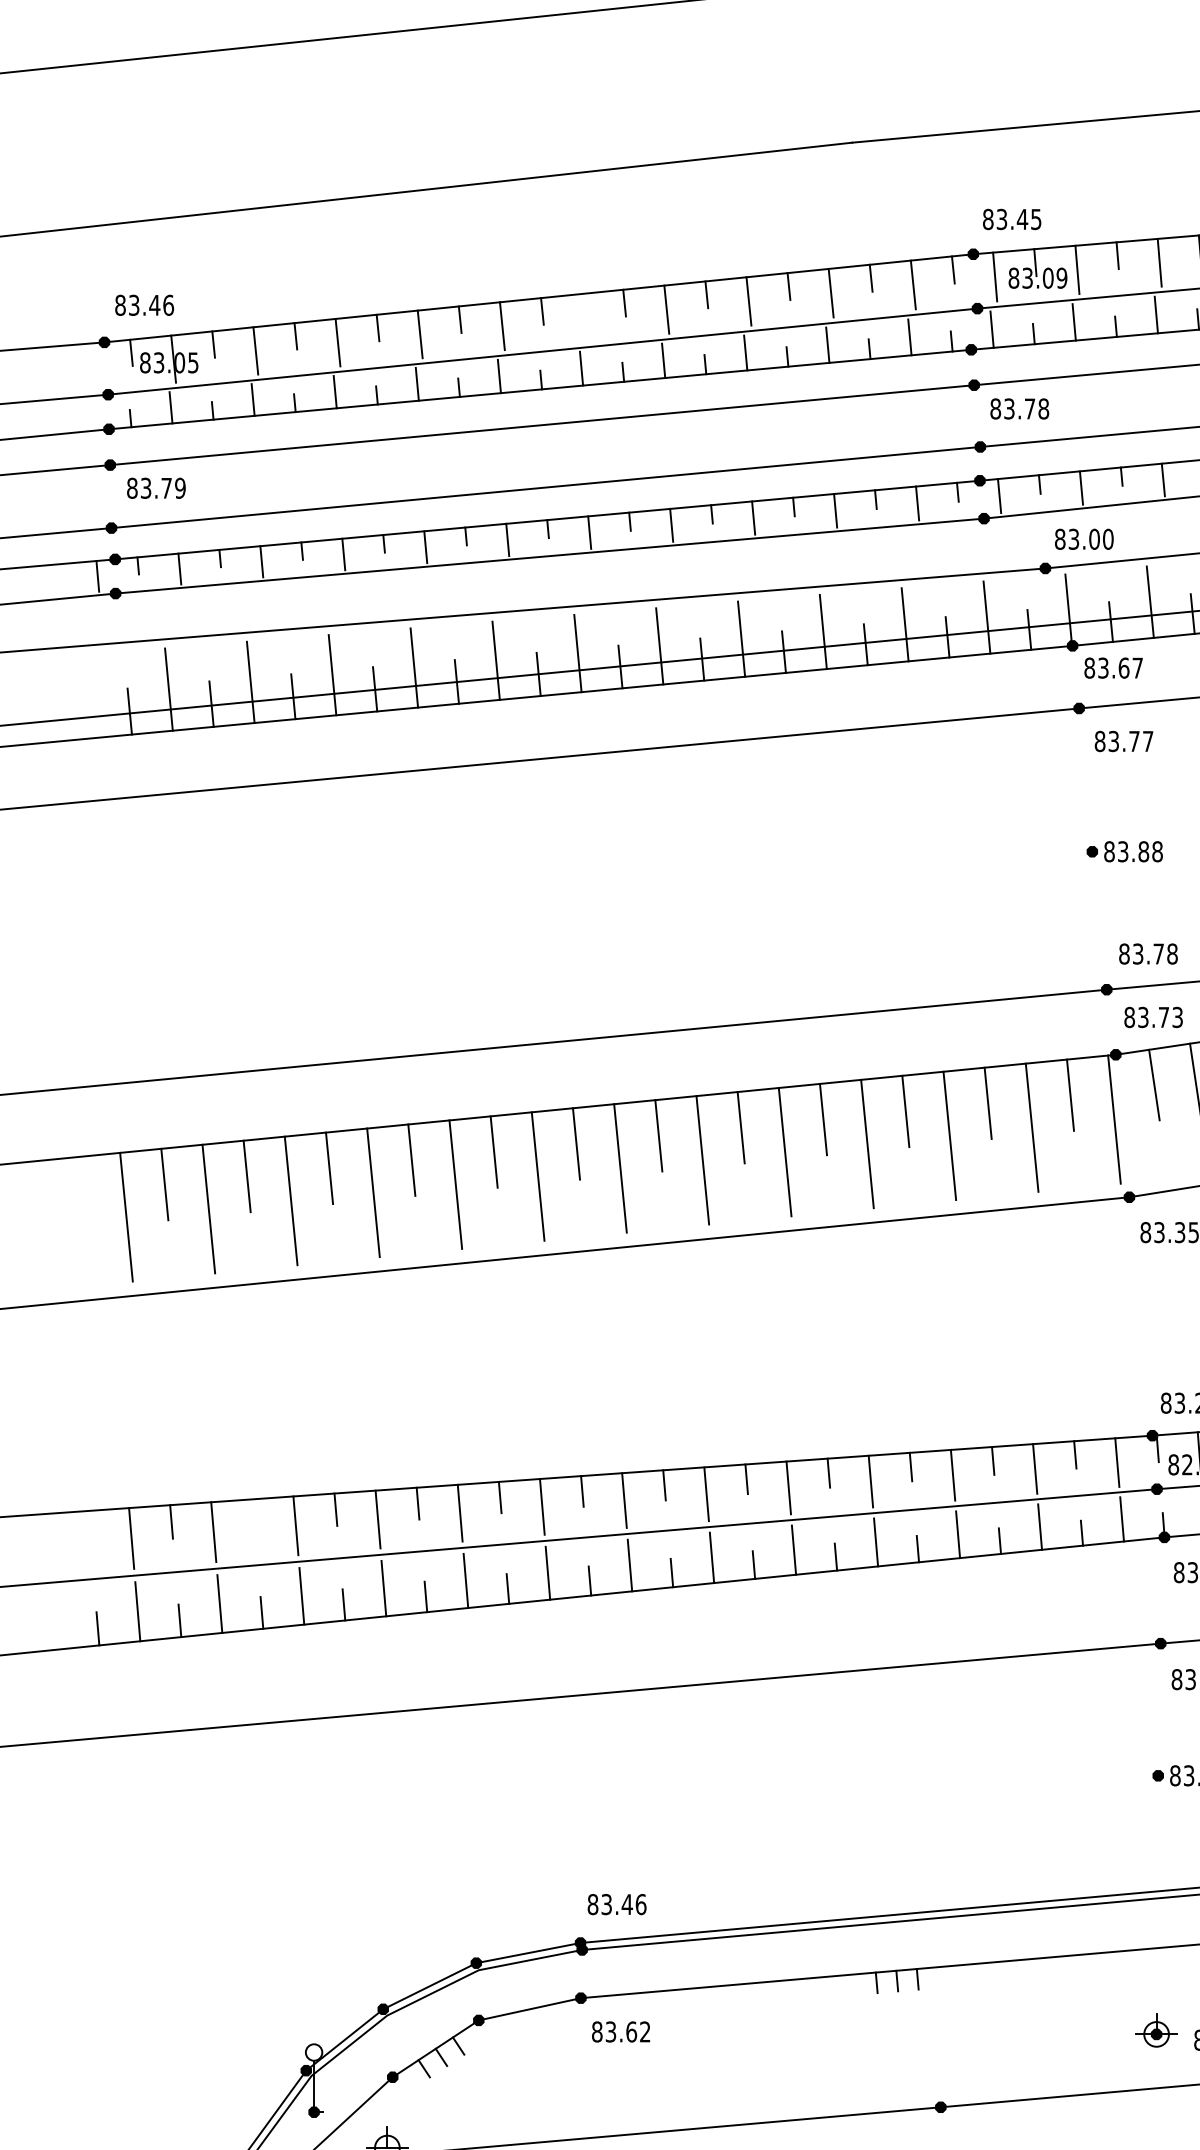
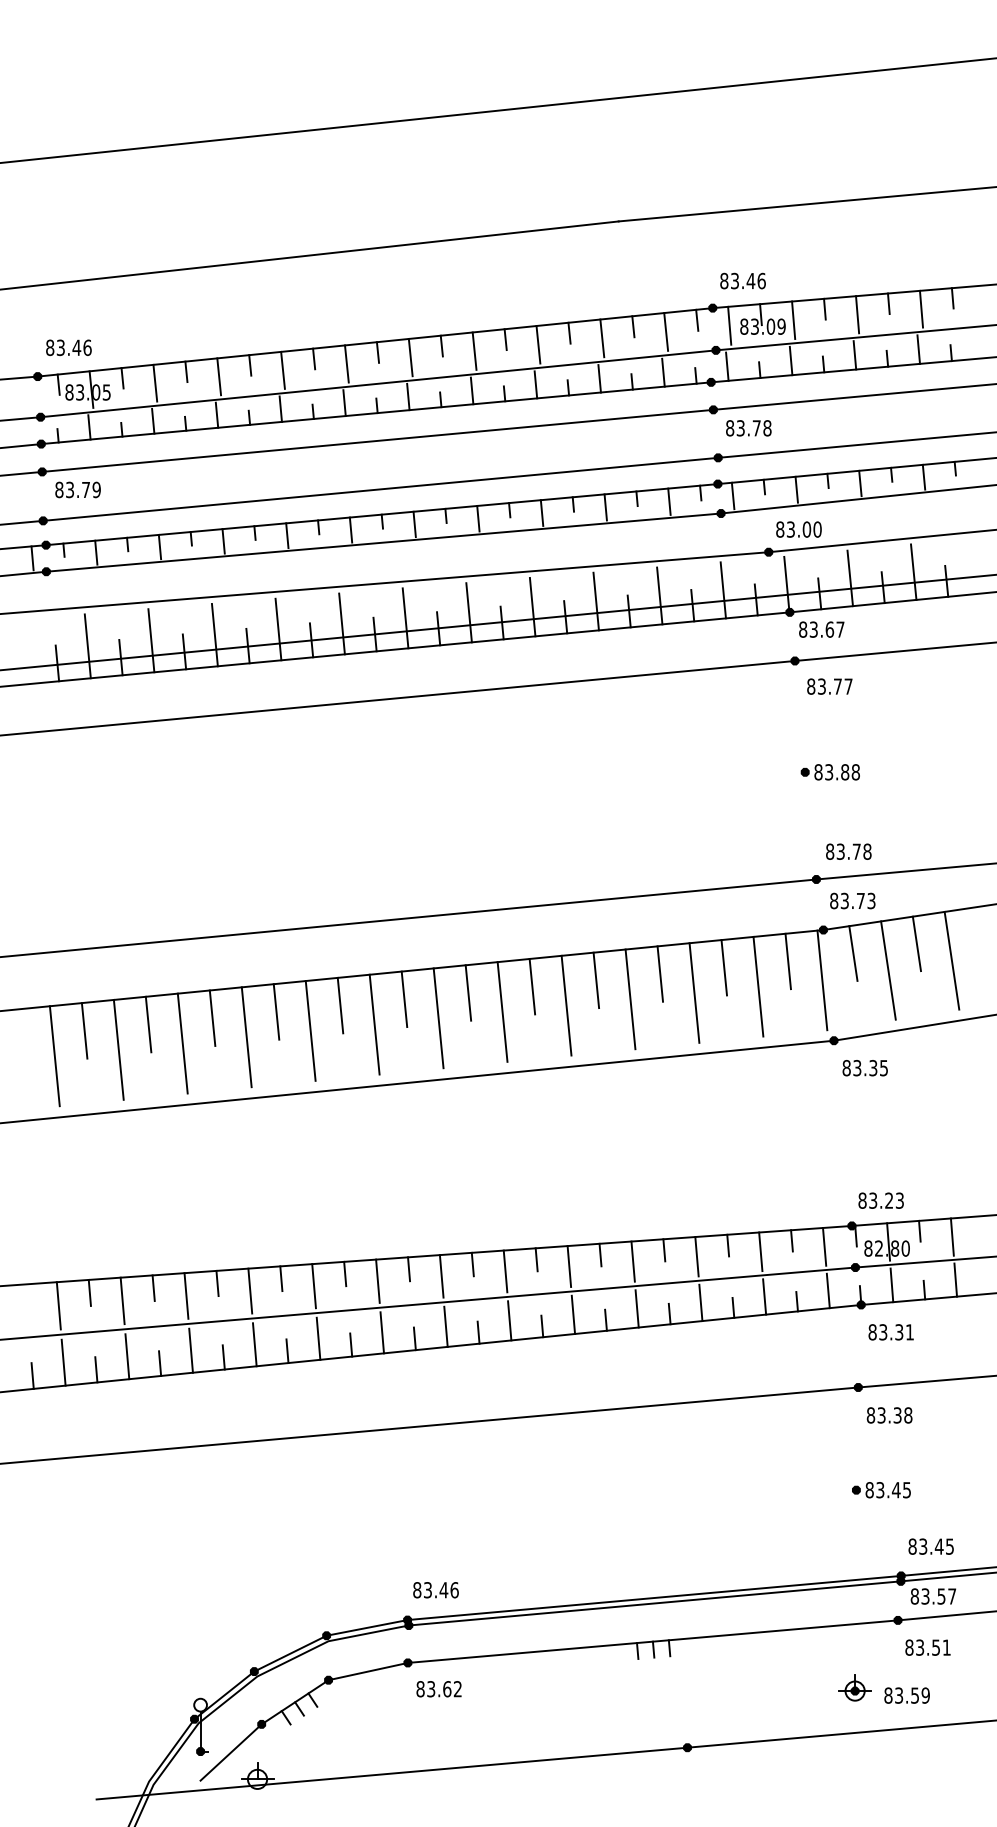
text: (1036, 218) -> (761, 280), 83.45 -> 83.46
line: (584, 317) -> (410, 357), added
line: (253, 1516) -> (153, 1288), added

